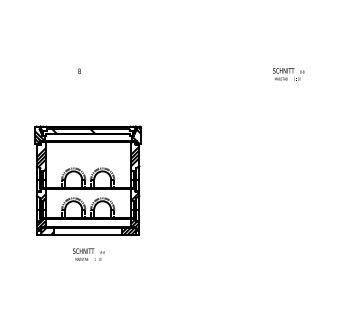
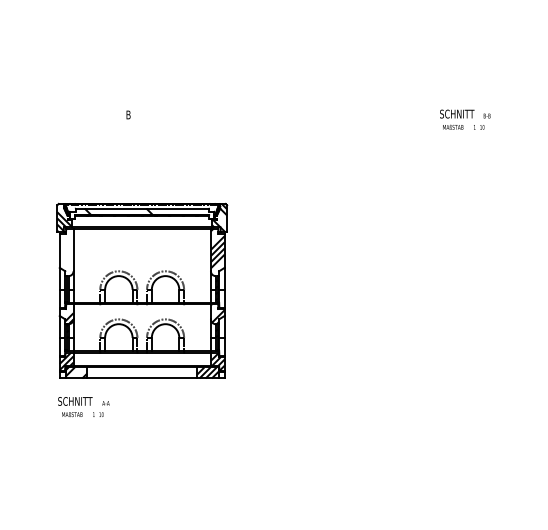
hatch: (41, 165) -> (66, 266), removed
text: (88, 254) -> (83, 406), moved

